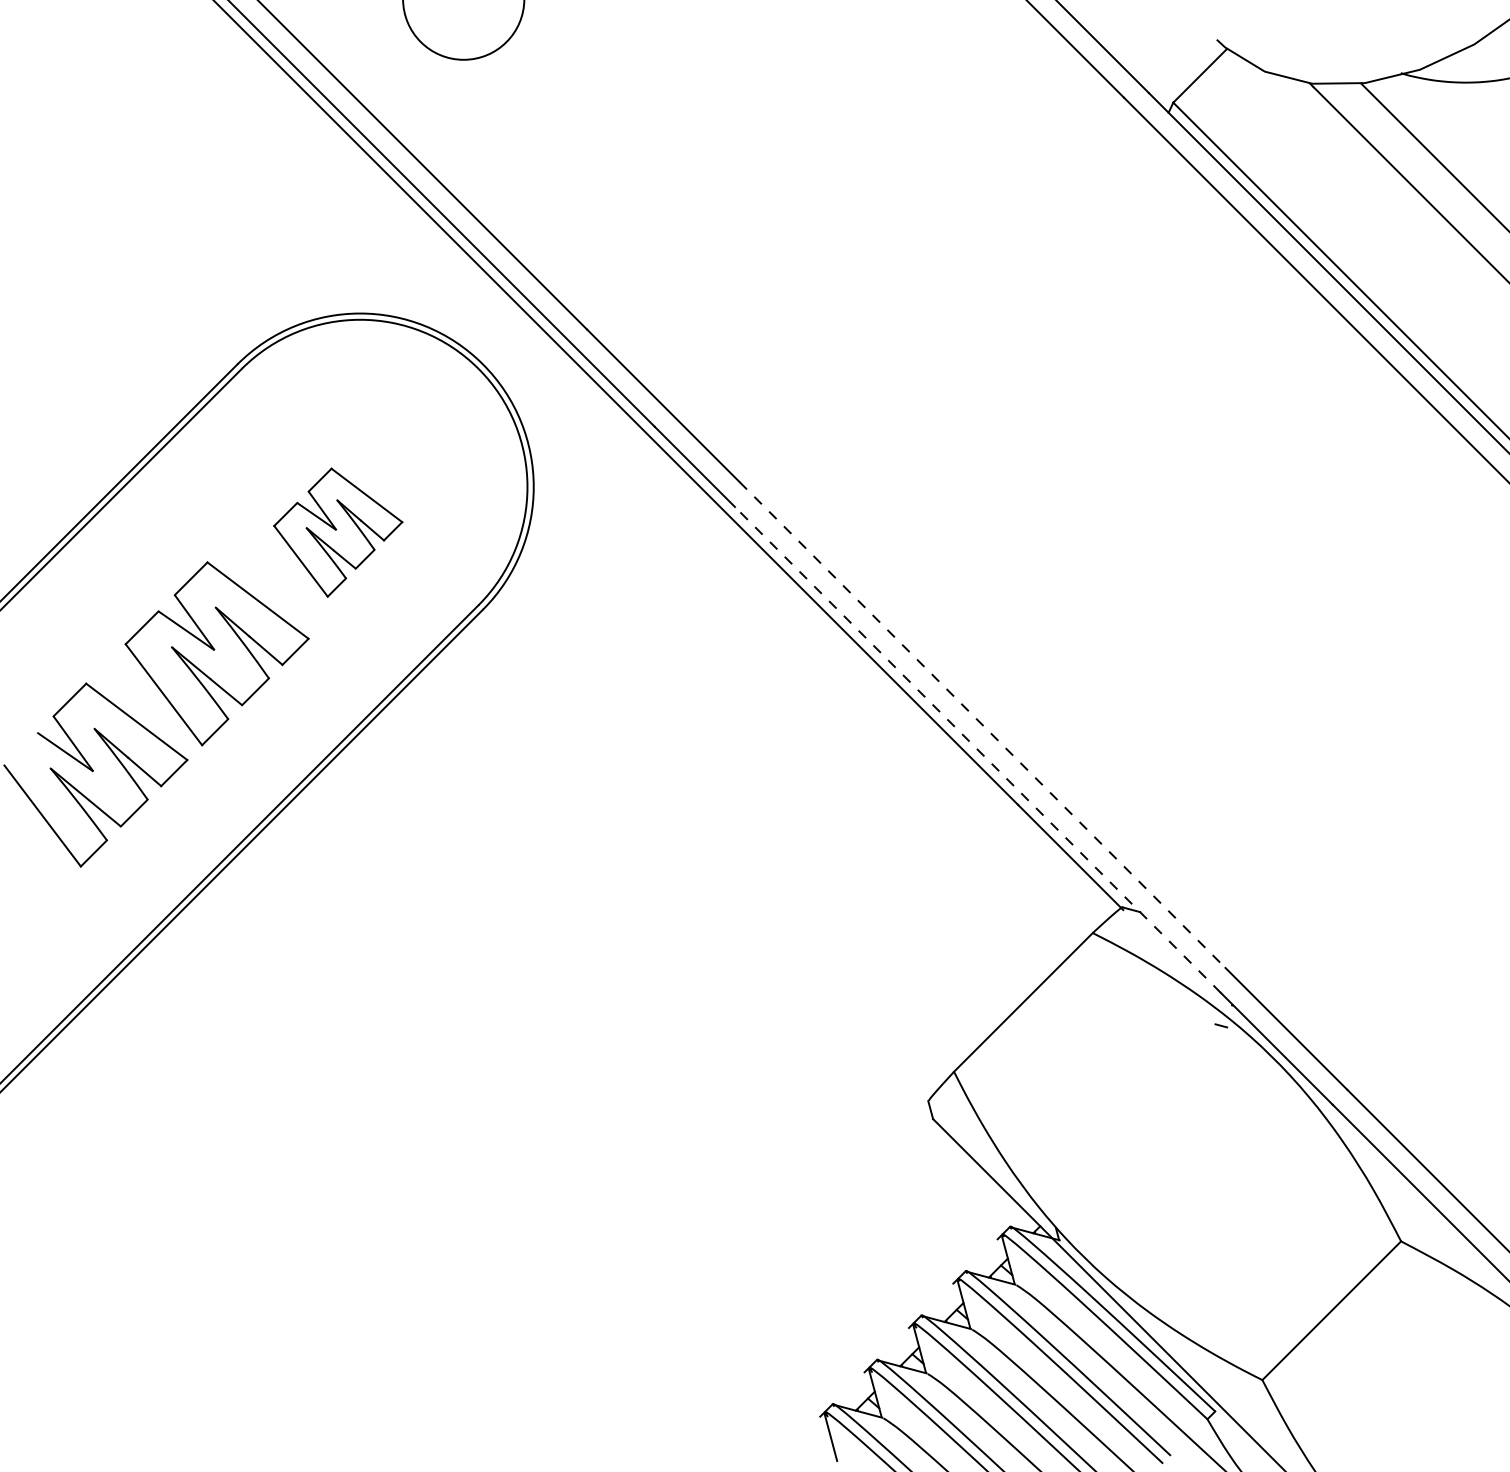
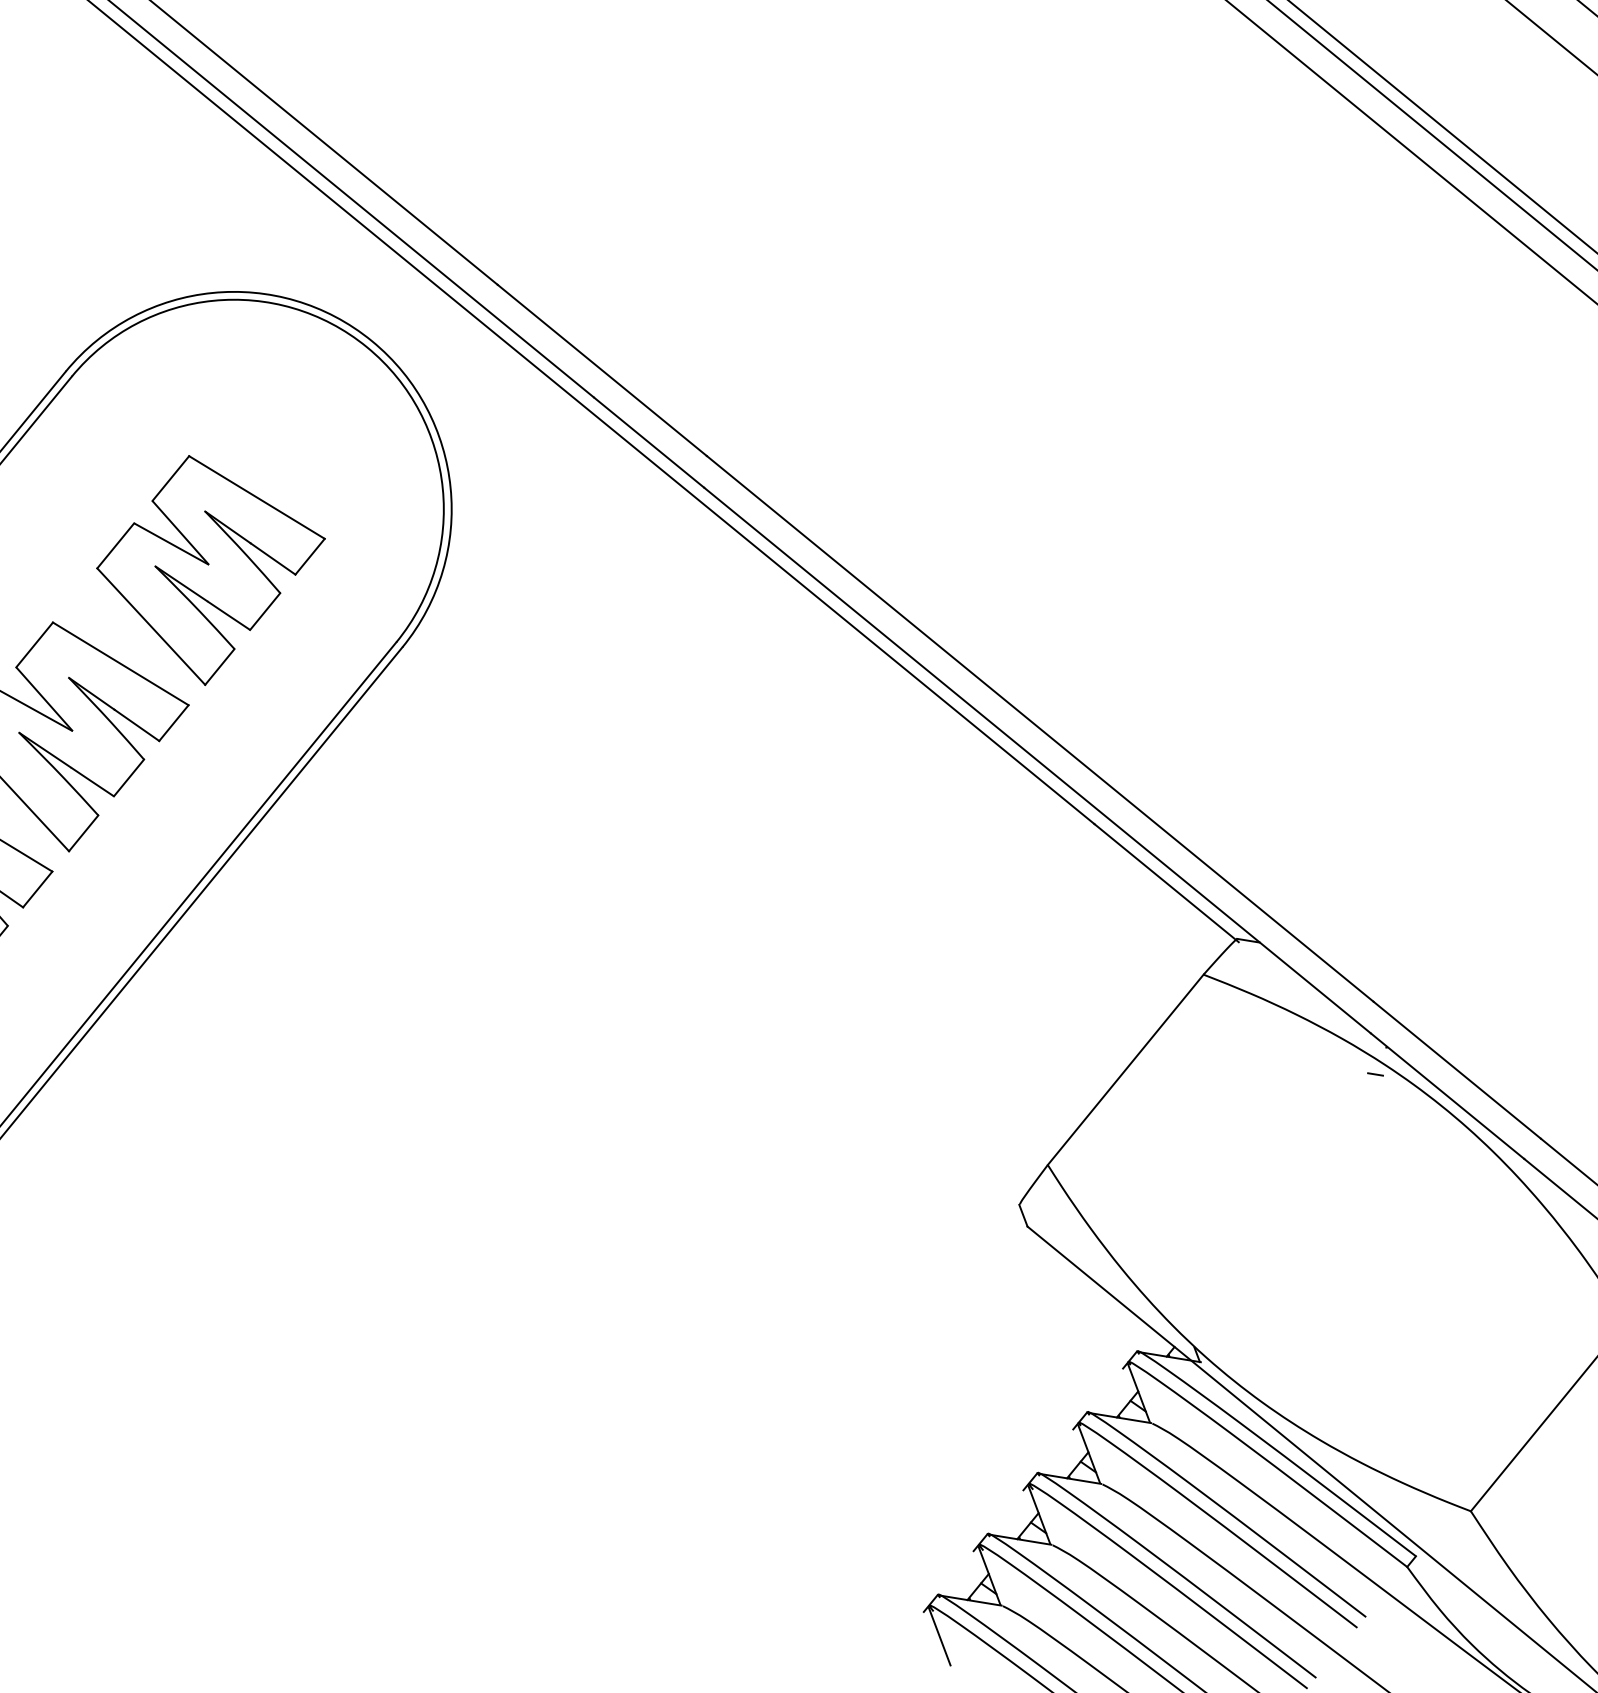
part: (337, 532) -> (211, 568), size x1.43
line: (982, 725) -> (1040, 729), dashed -> solid
line: (977, 749) -> (1036, 760), dashed -> solid

